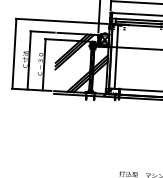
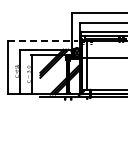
line: (60, 21) -> (42, 40), solid -> dashed

